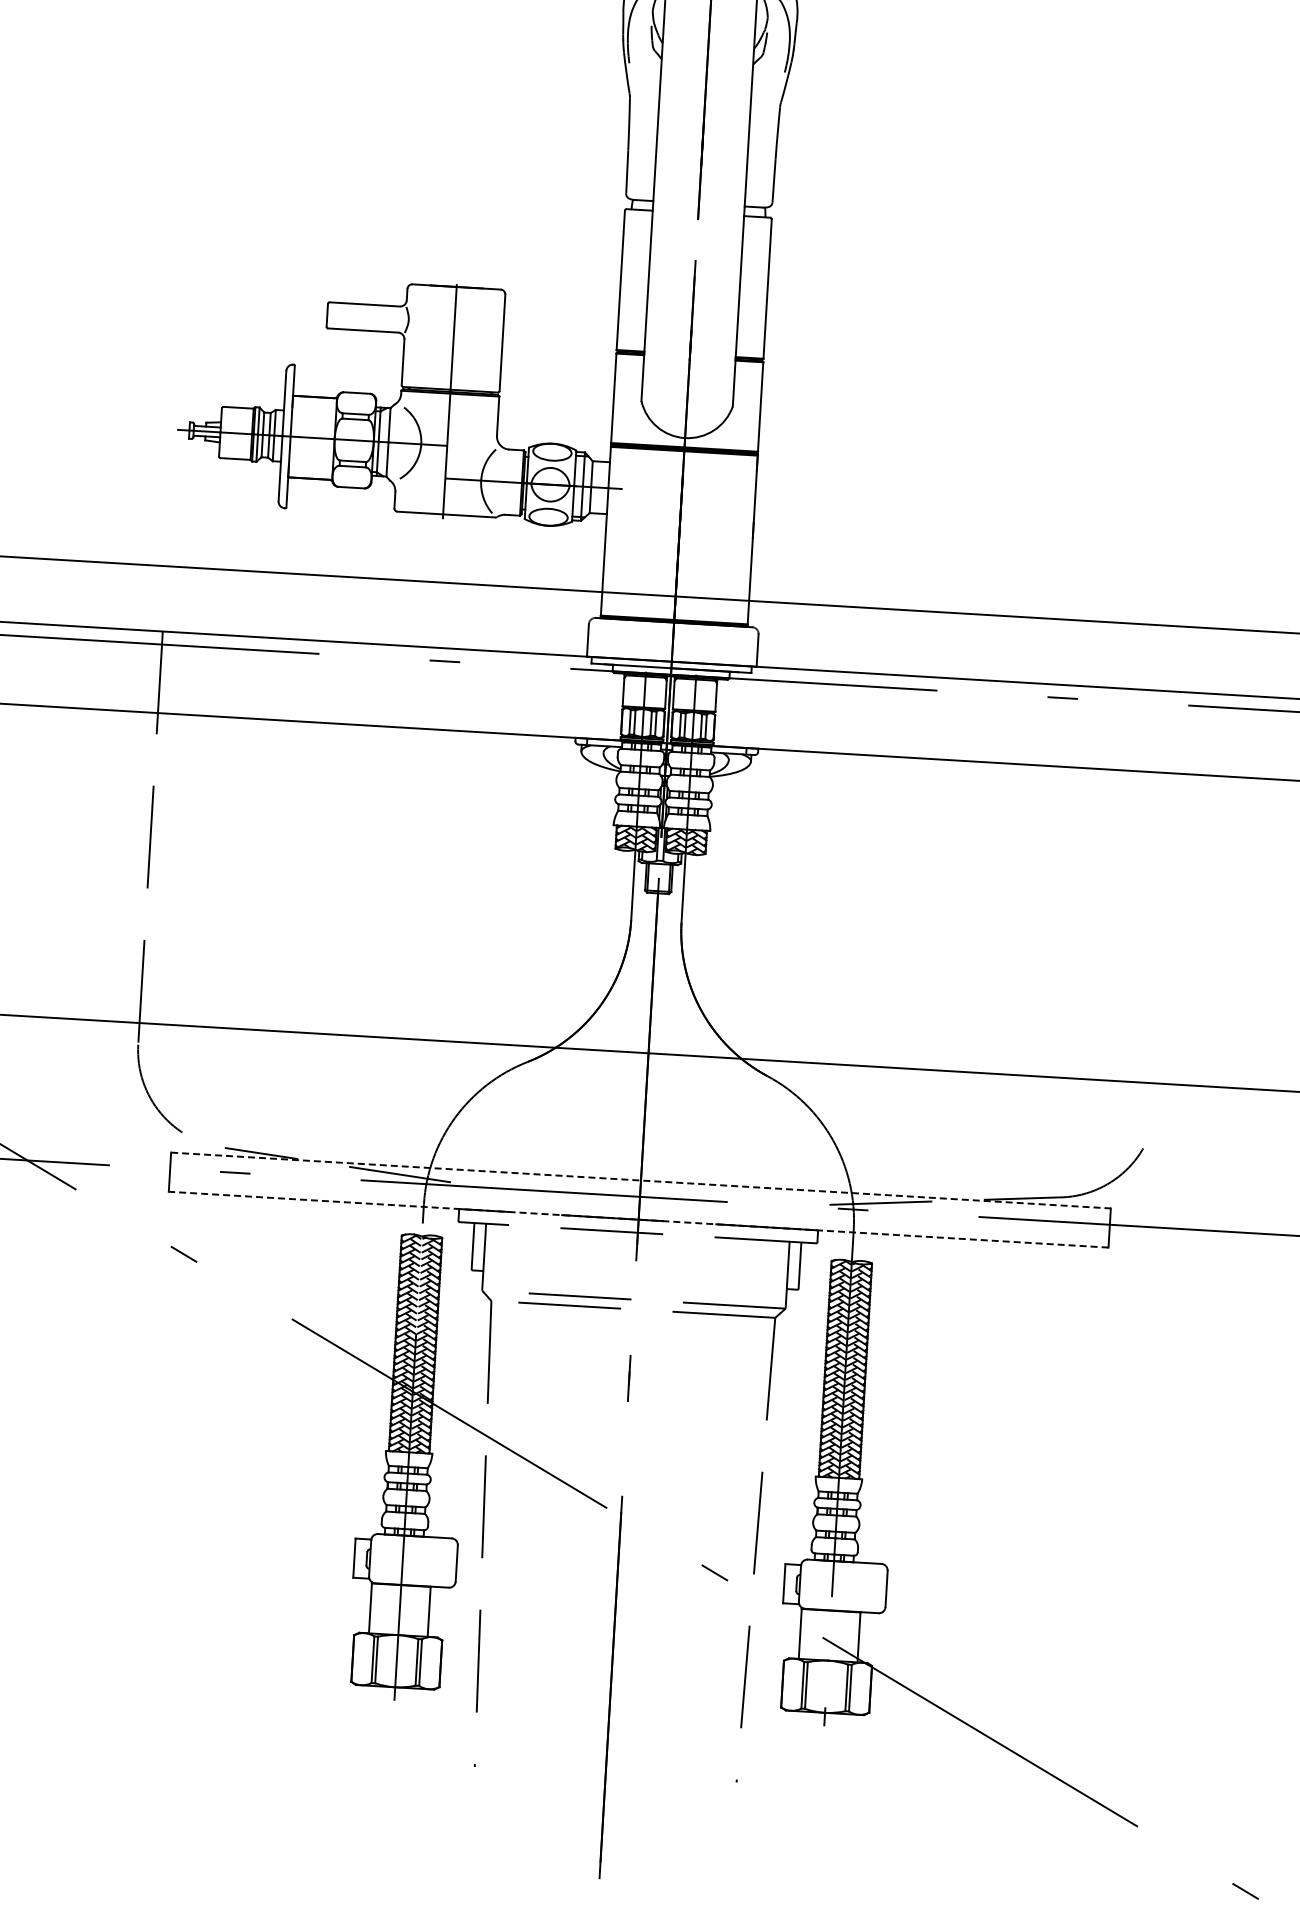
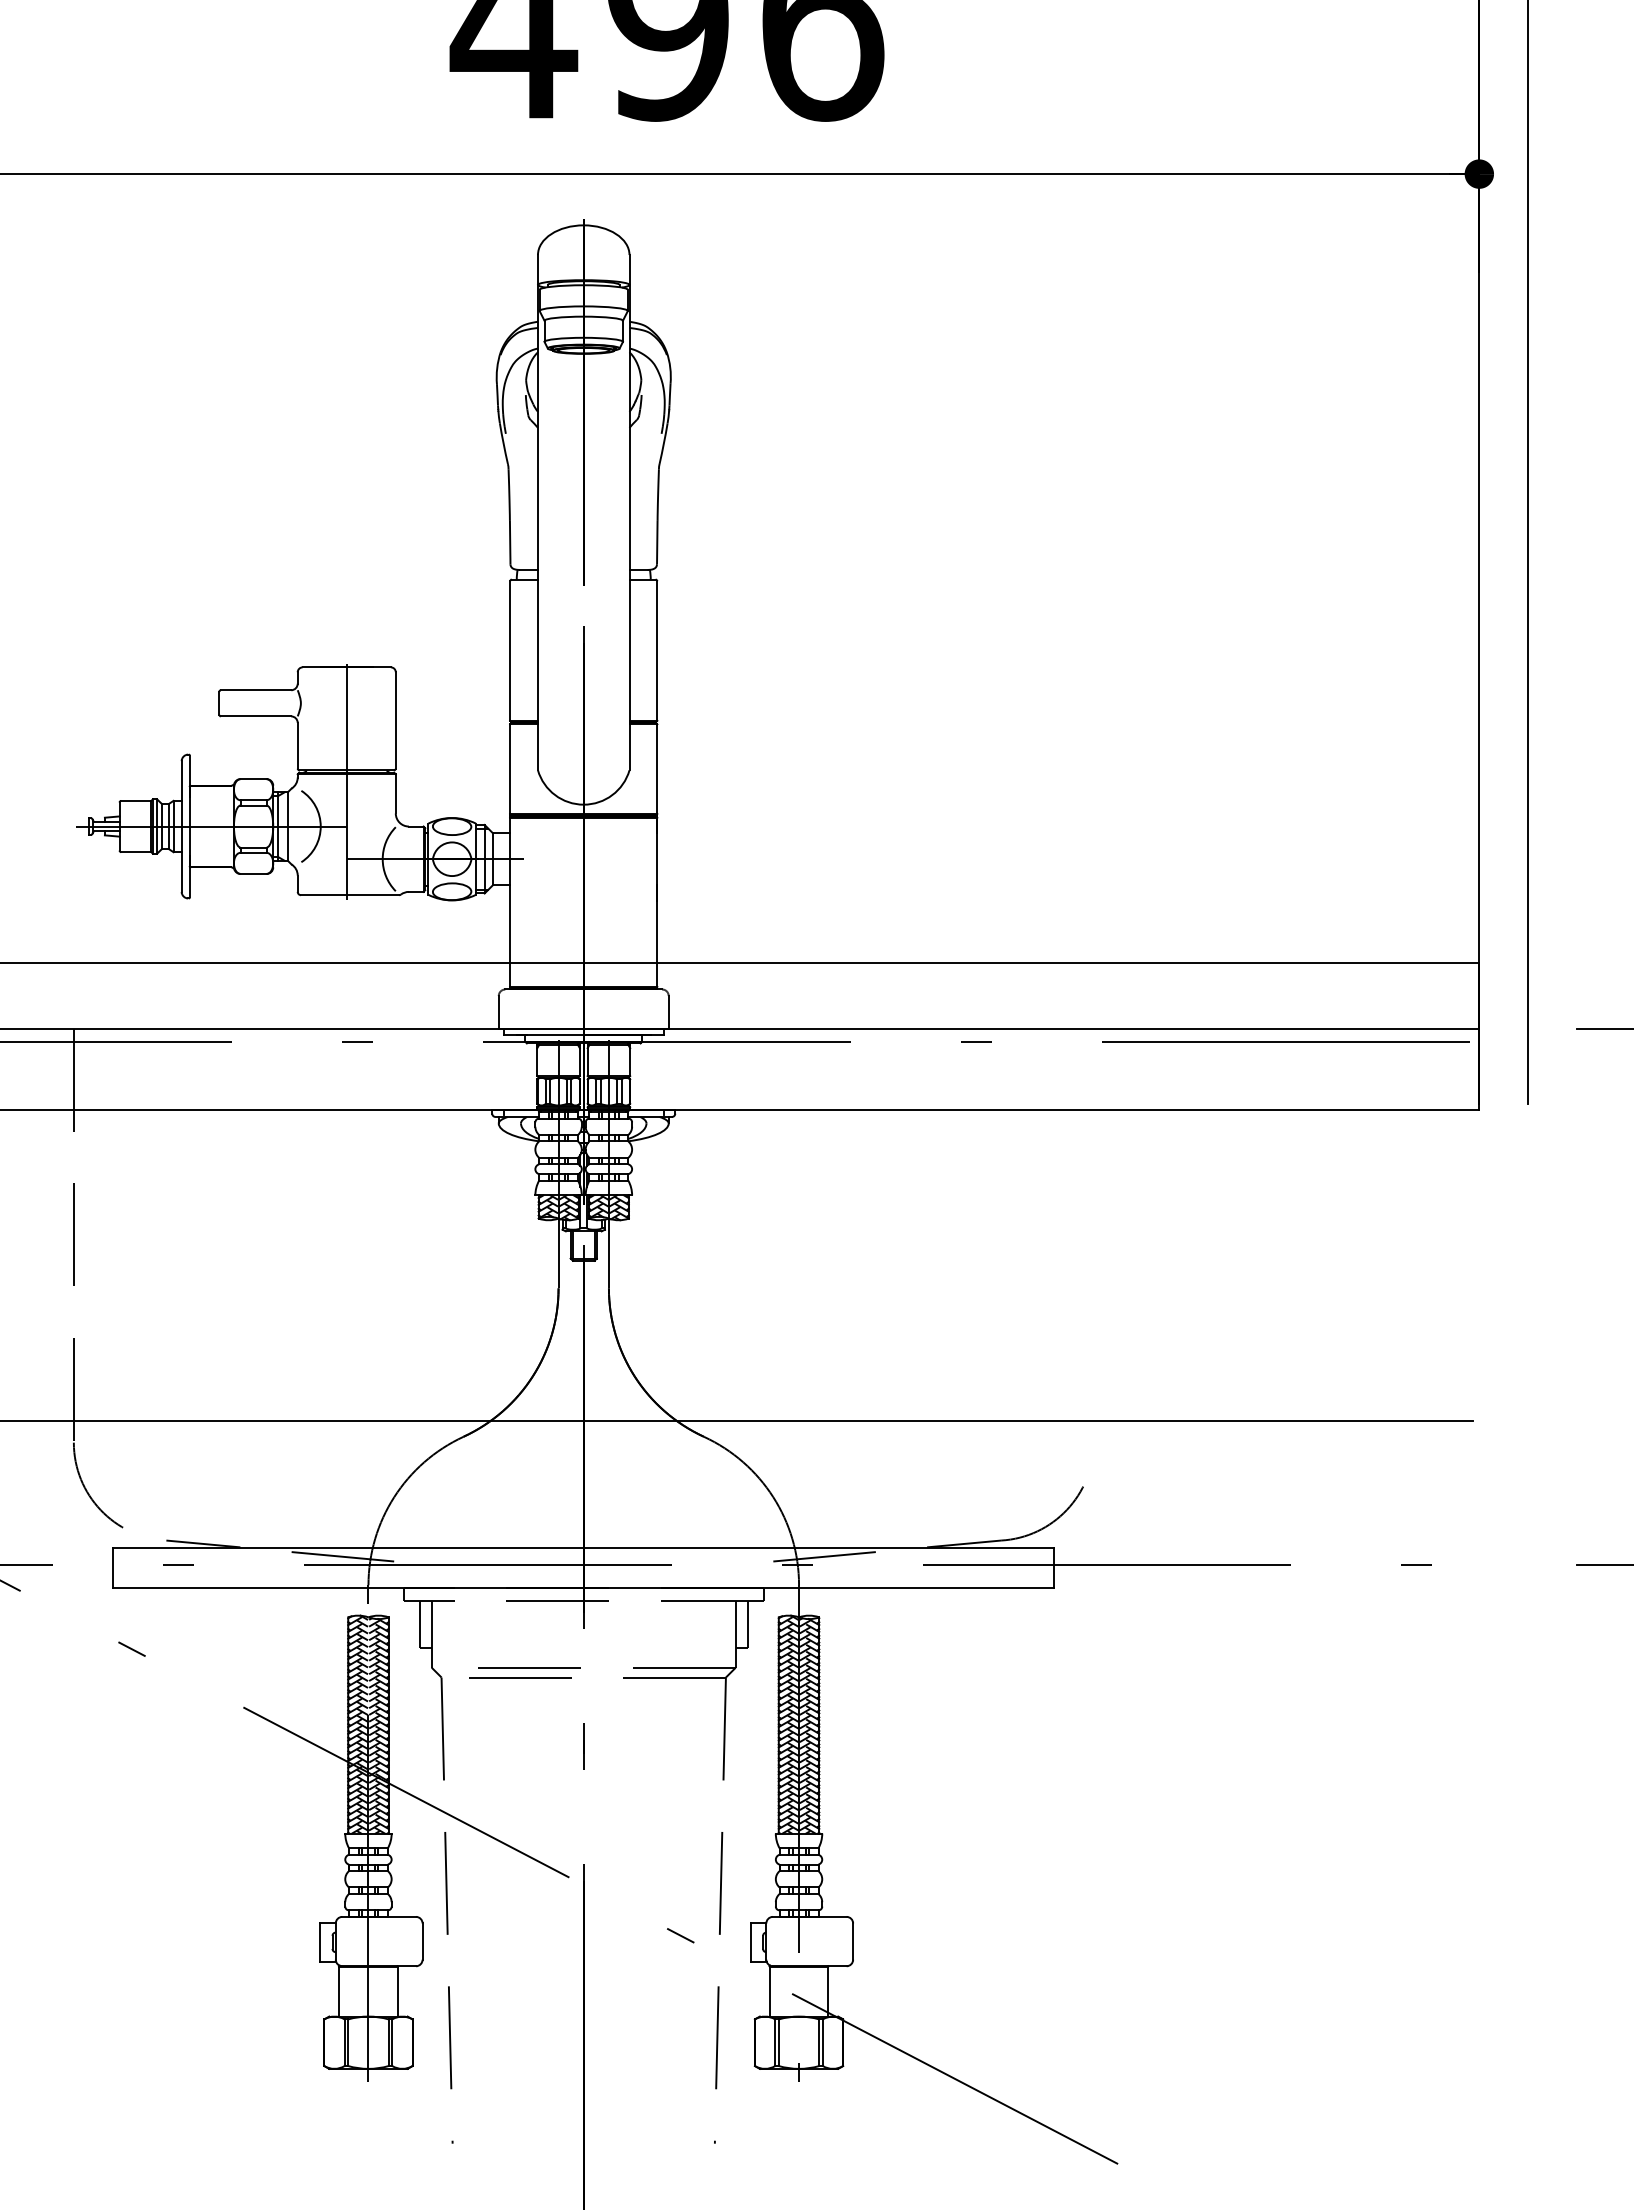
line: (640, 1180) -> (583, 1548), dashed -> solid
line: (638, 1219) -> (583, 1587), dashed -> solid

